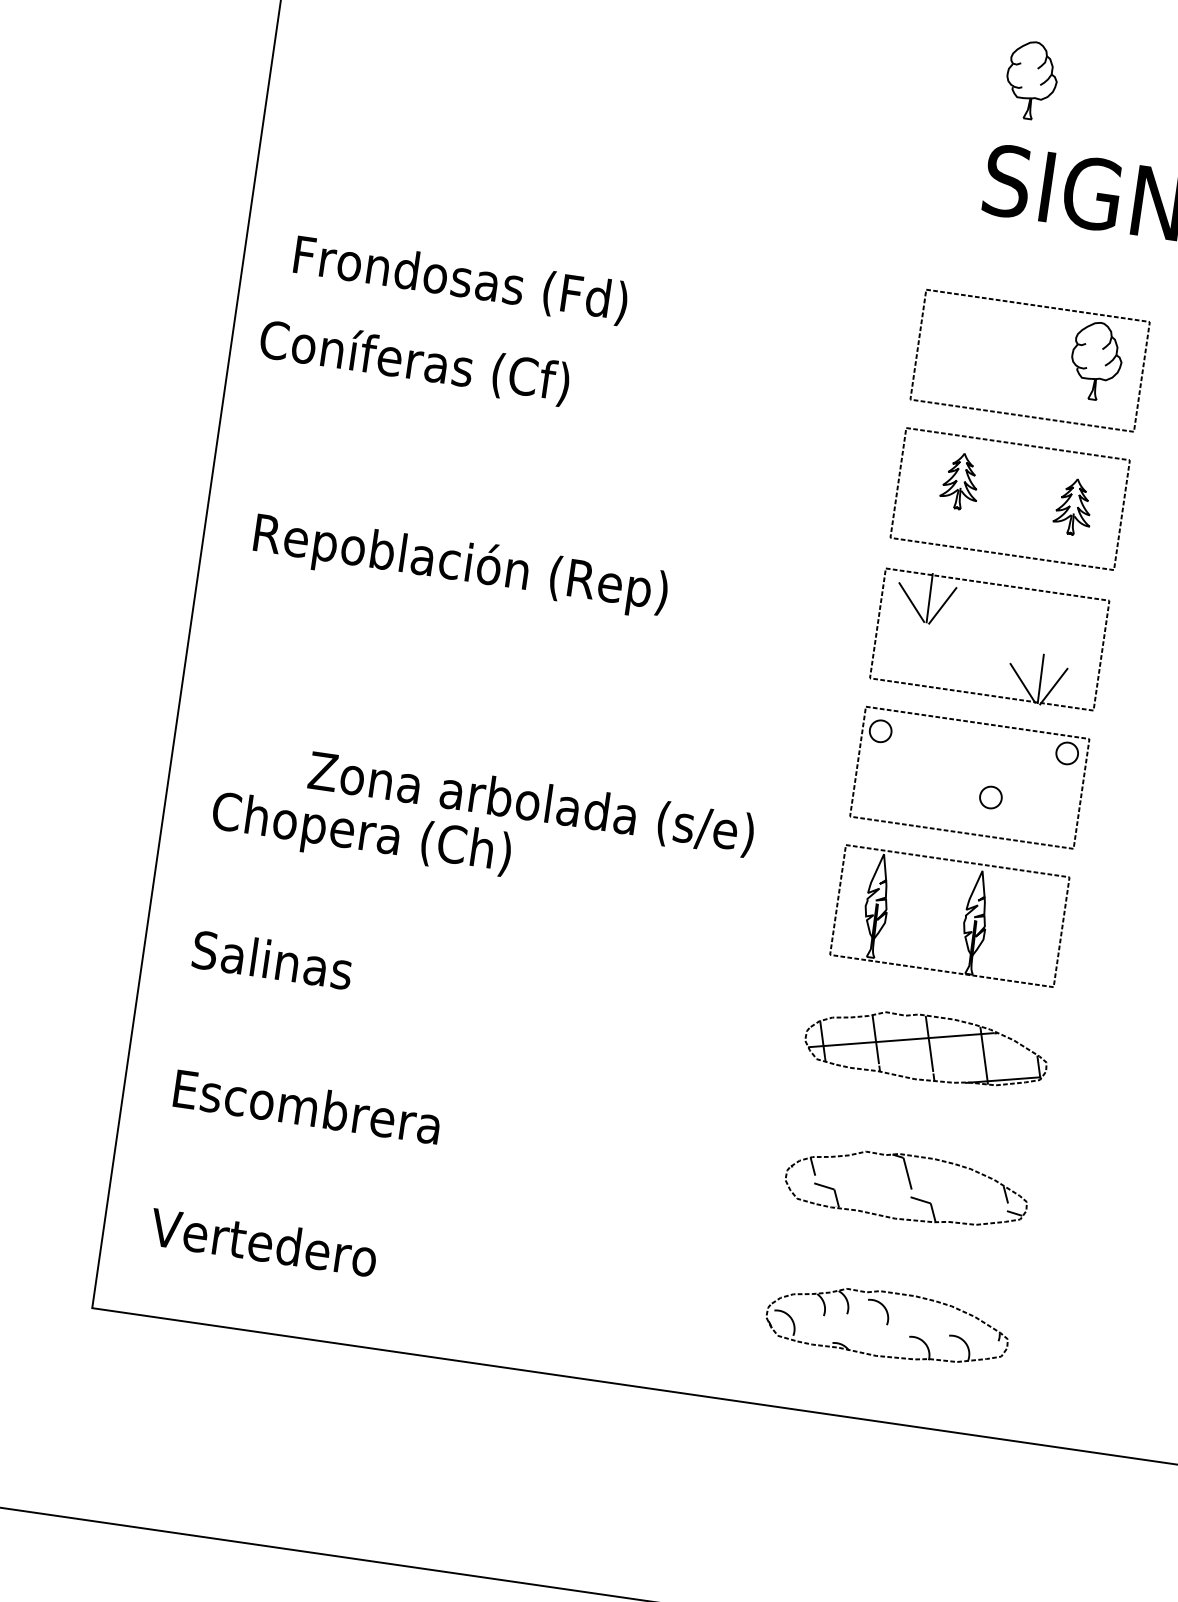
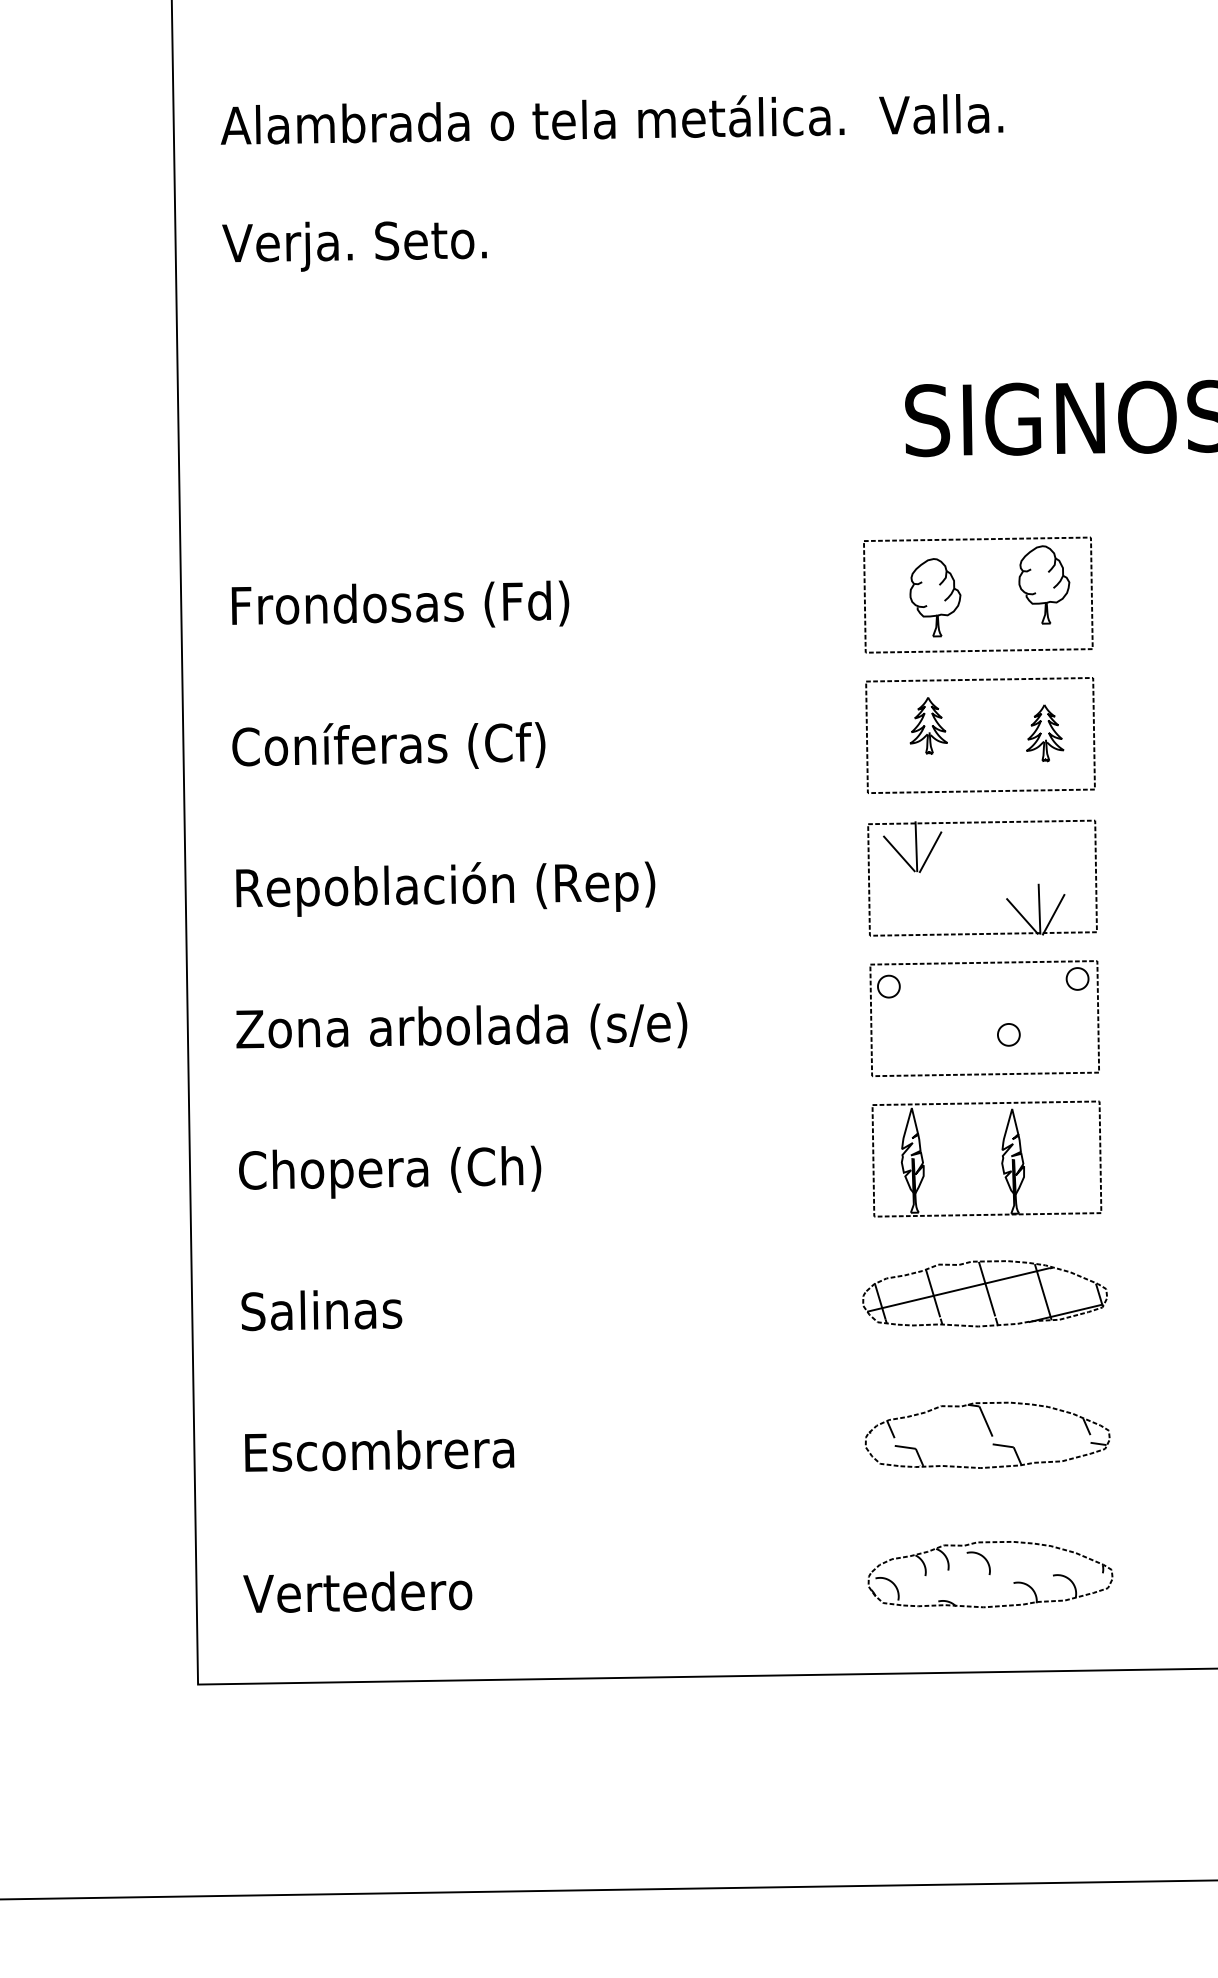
part: (1031, 80) -> (935, 597), moved
text: (414, 361) -> (388, 745), moved
text: (531, 801) -> (461, 1025), moved

